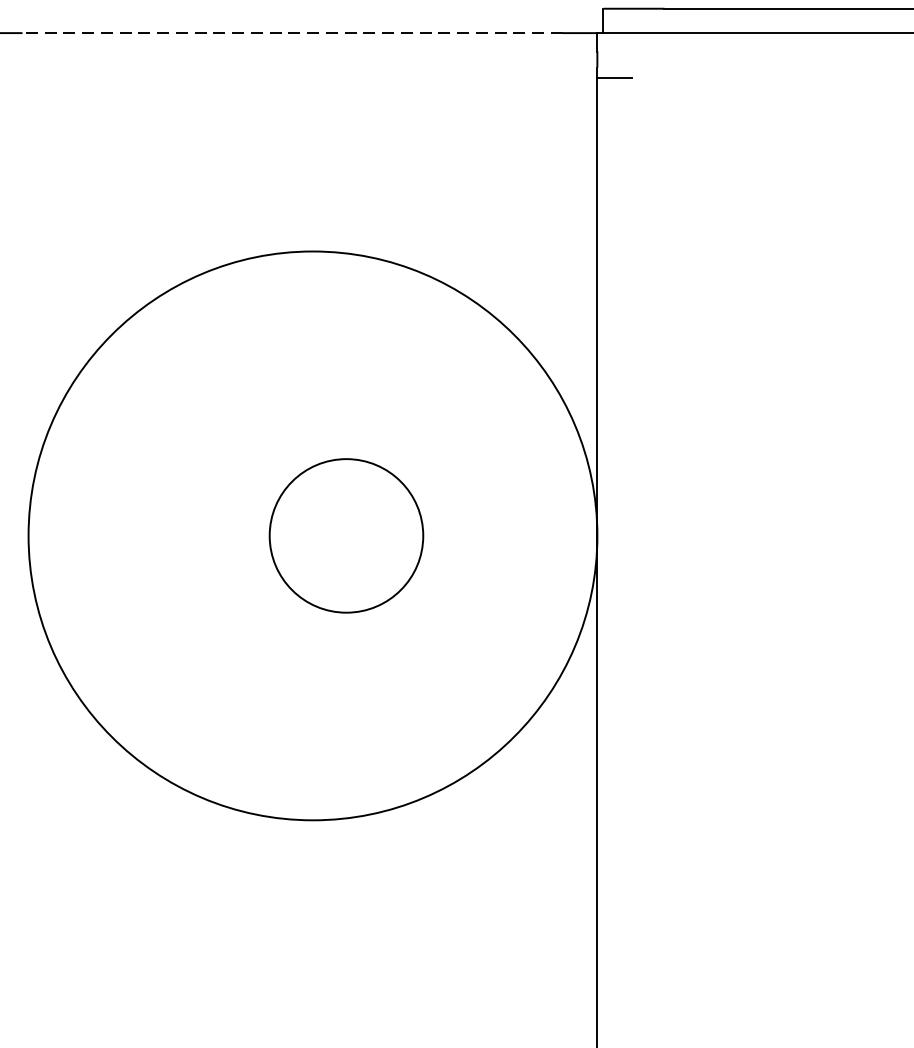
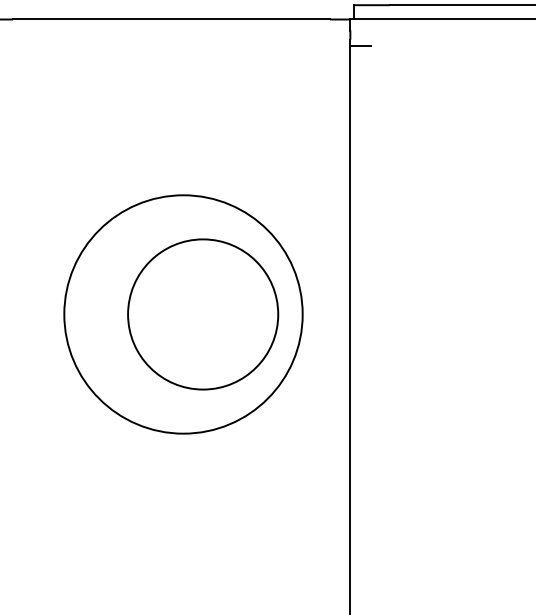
line: (292, 33) -> (171, 19), dashed -> solid
circle: (312, 535) -> (183, 314), size x0.71
circle: (347, 535) -> (203, 314), size x1.67

